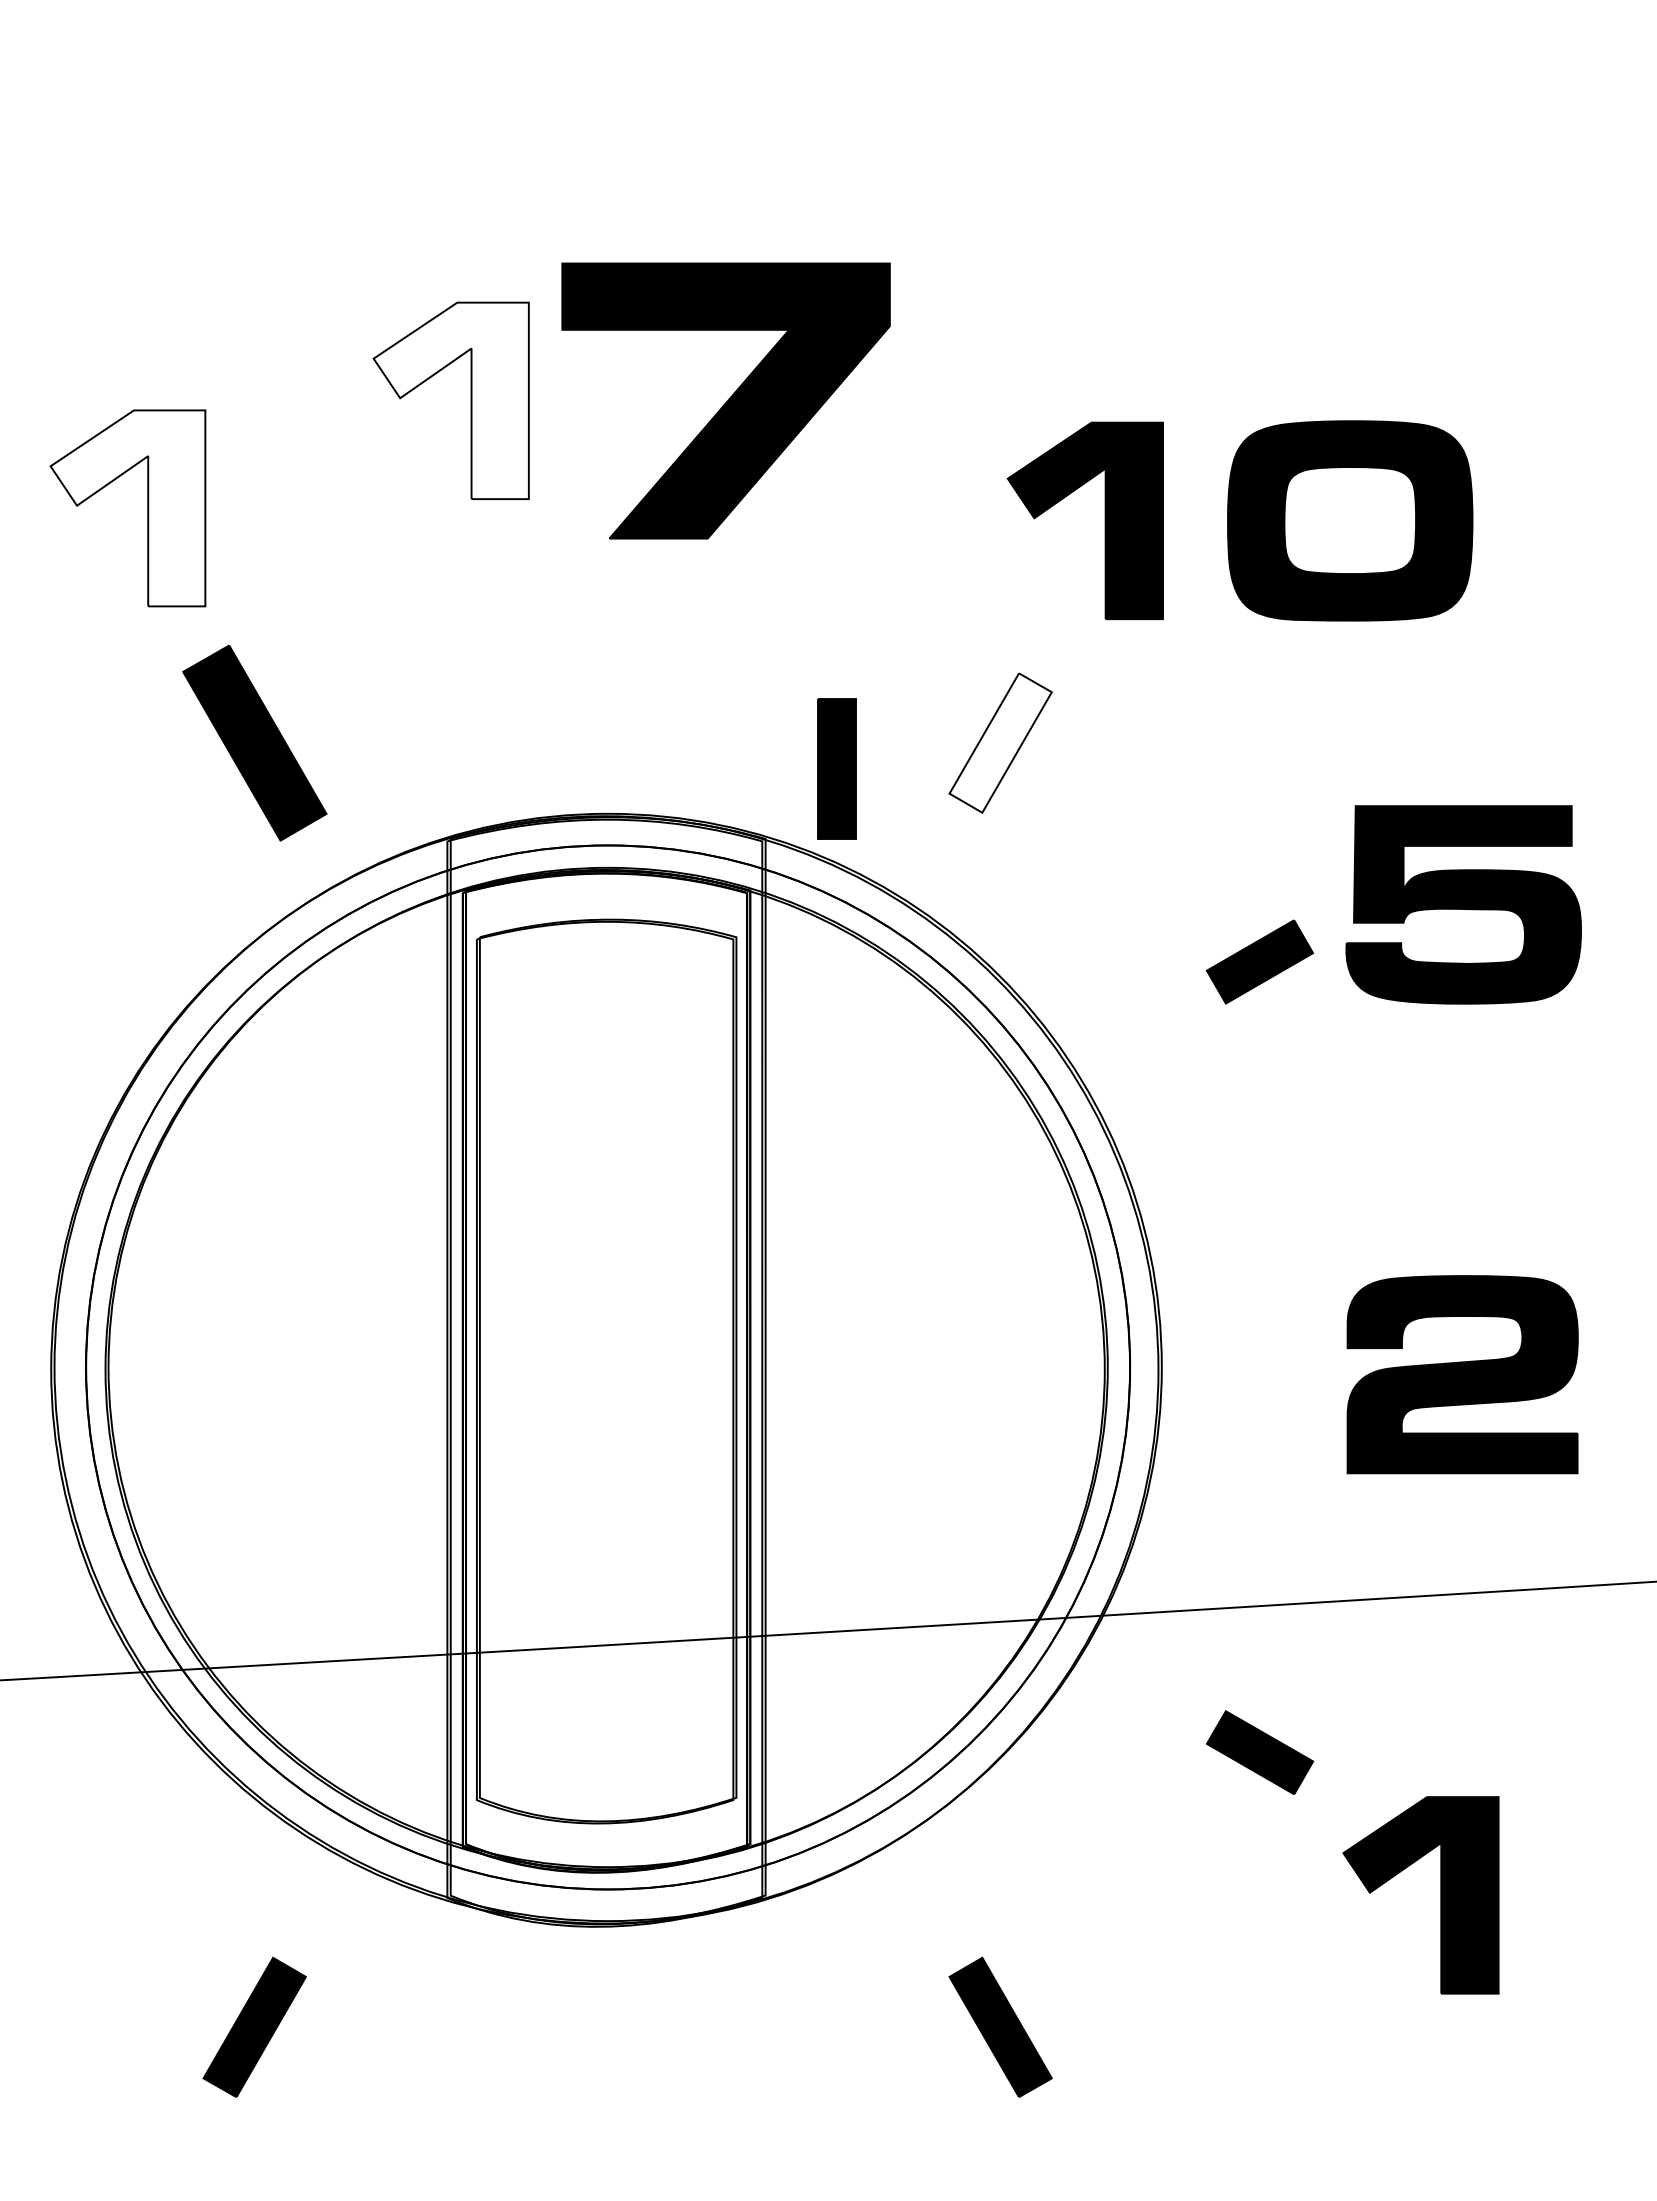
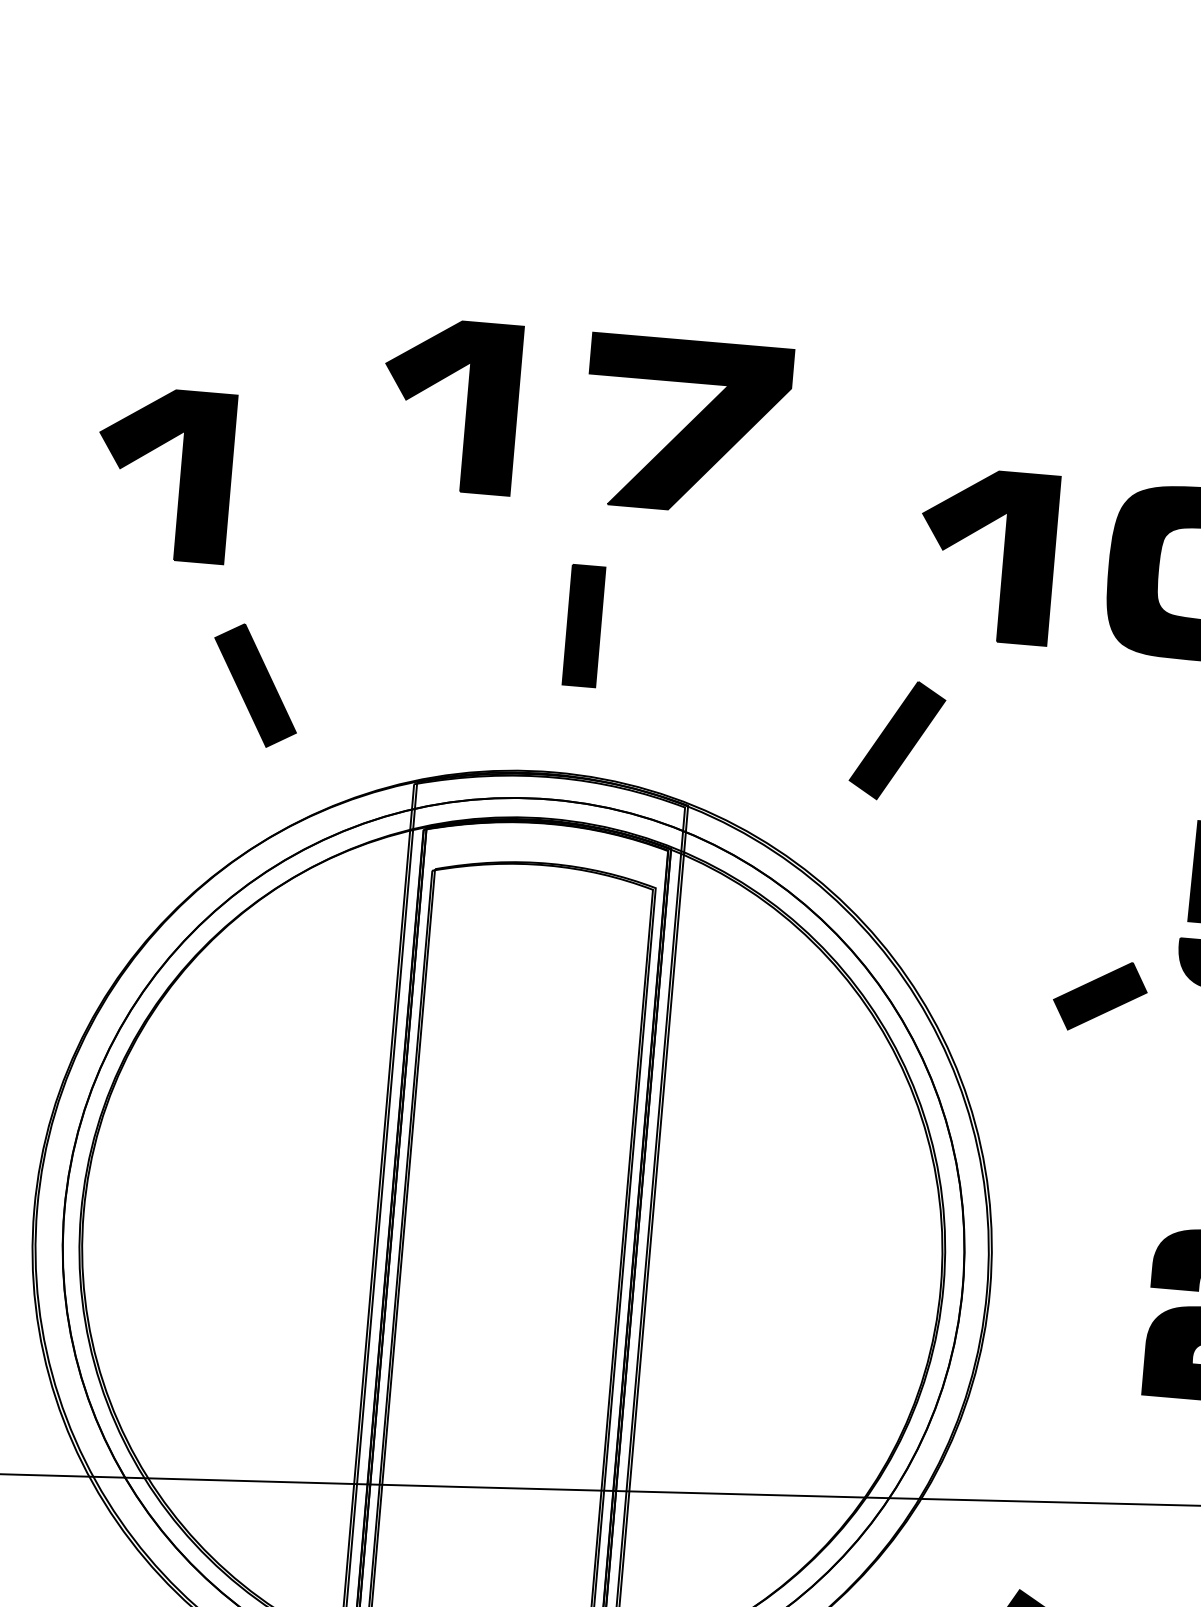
fill: (450, 400) -> (449, 405), added
part: (726, 400) -> (686, 425), size x0.71
fill: (127, 508) -> (163, 474), added
part: (254, 742) -> (255, 685), size x0.71
fill: (1000, 742) -> (897, 740), added
part: (836, 768) -> (583, 625), moved
part: (1259, 961) -> (1099, 995), moved

